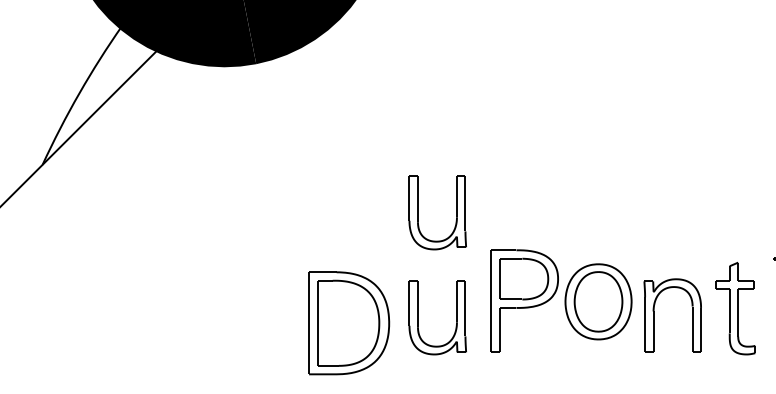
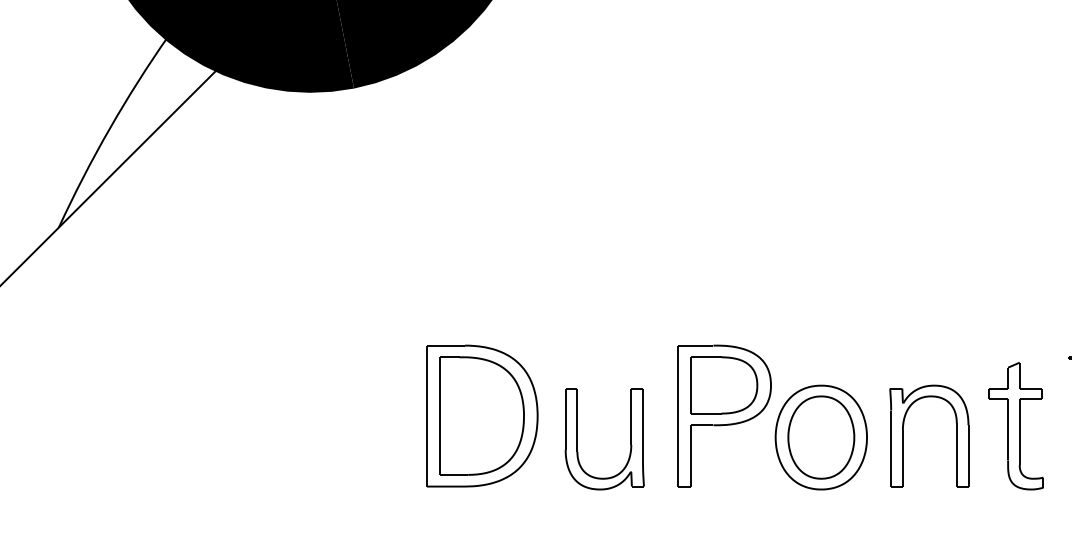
part: (418, 212) -> (578, 293), removed
part: (598, 301) -> (821, 437), moved
part: (349, 323) -> (482, 416), moved

